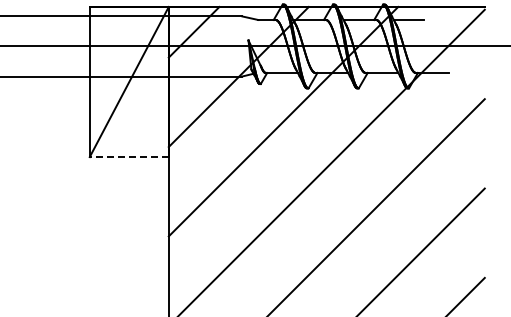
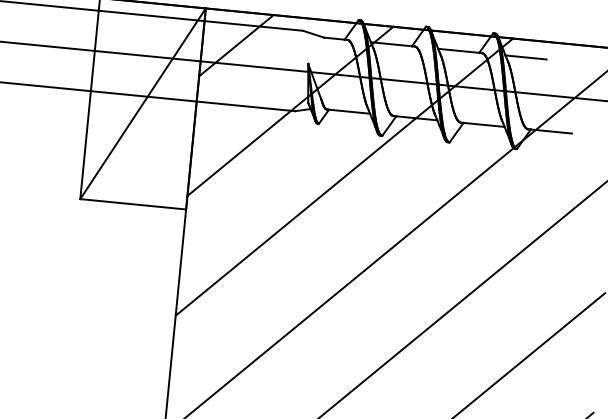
line: (129, 157) -> (133, 204), dashed -> solid

